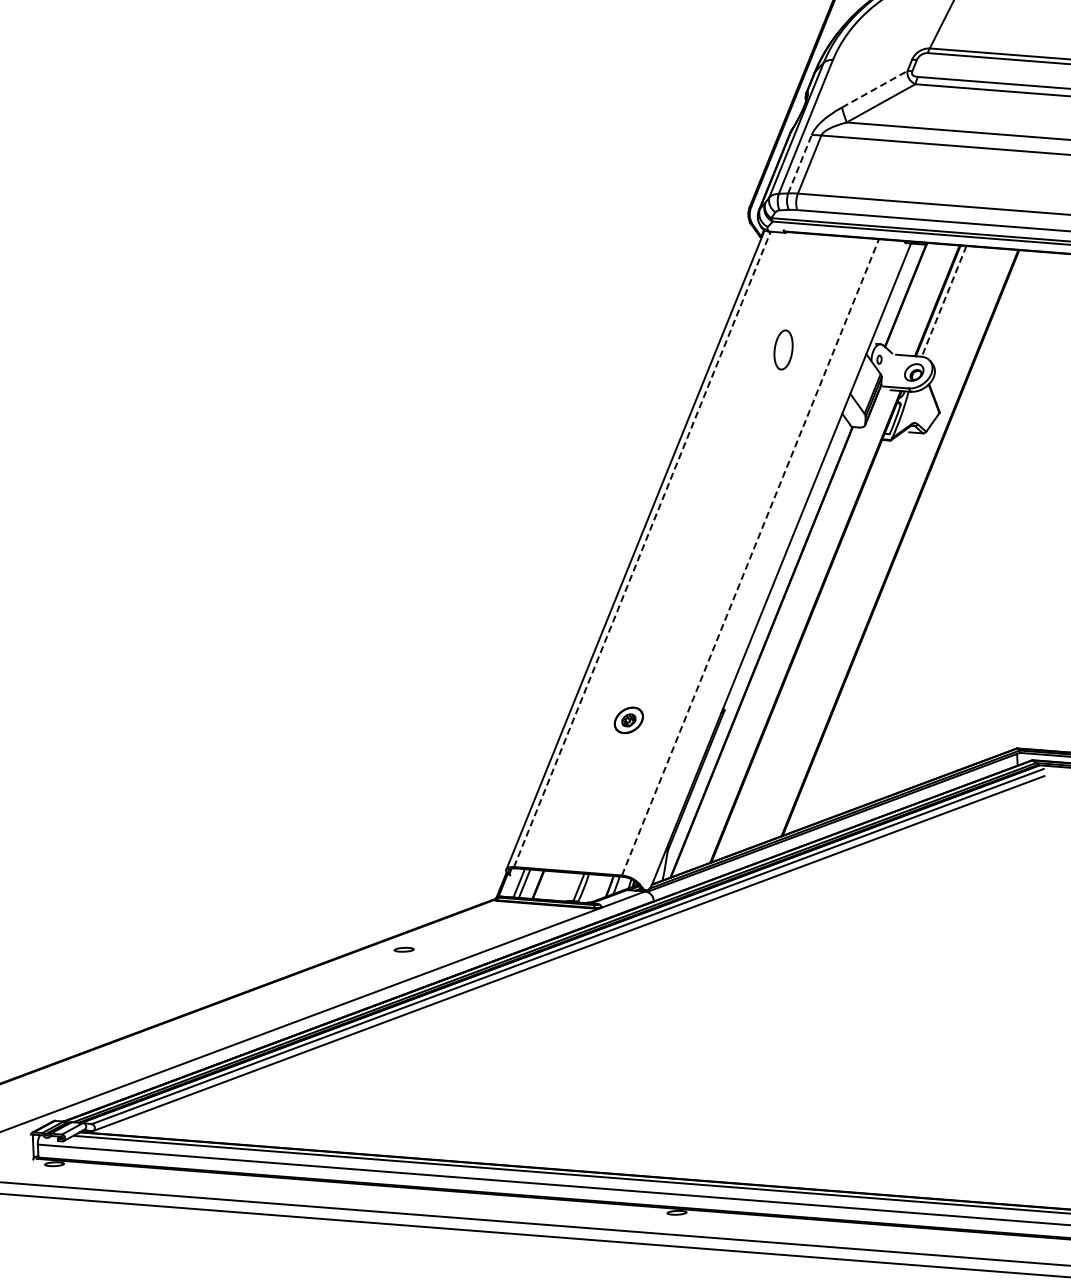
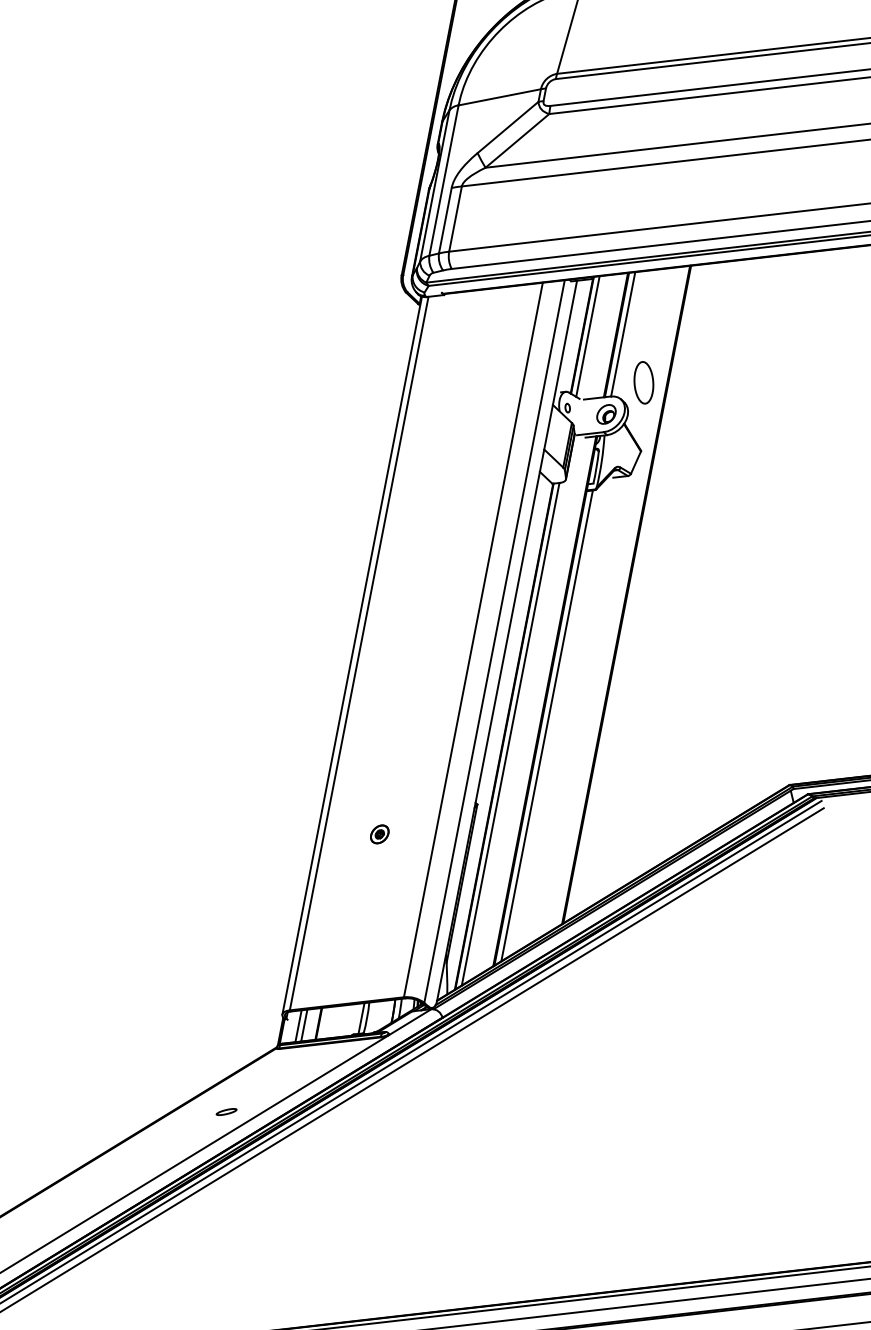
line: (872, 59) -> (499, 96), added
line: (874, 89) -> (507, 127), dashed -> solid
line: (800, 163) -> (445, 219), dashed -> solid
line: (910, 296) -> (587, 336), added
line: (944, 301) -> (623, 334), dashed -> solid
part: (783, 349) -> (643, 382), moved
line: (642, 549) -> (359, 653), dashed -> solid
line: (750, 556) -> (473, 639), dashed -> solid
line: (769, 562) -> (494, 641), added
line: (803, 649) -> (547, 725), added
line: (767, 651) -> (510, 734), added
part: (628, 720) -> (379, 834), size x0.62
part: (403, 949) -> (225, 1111), moved

